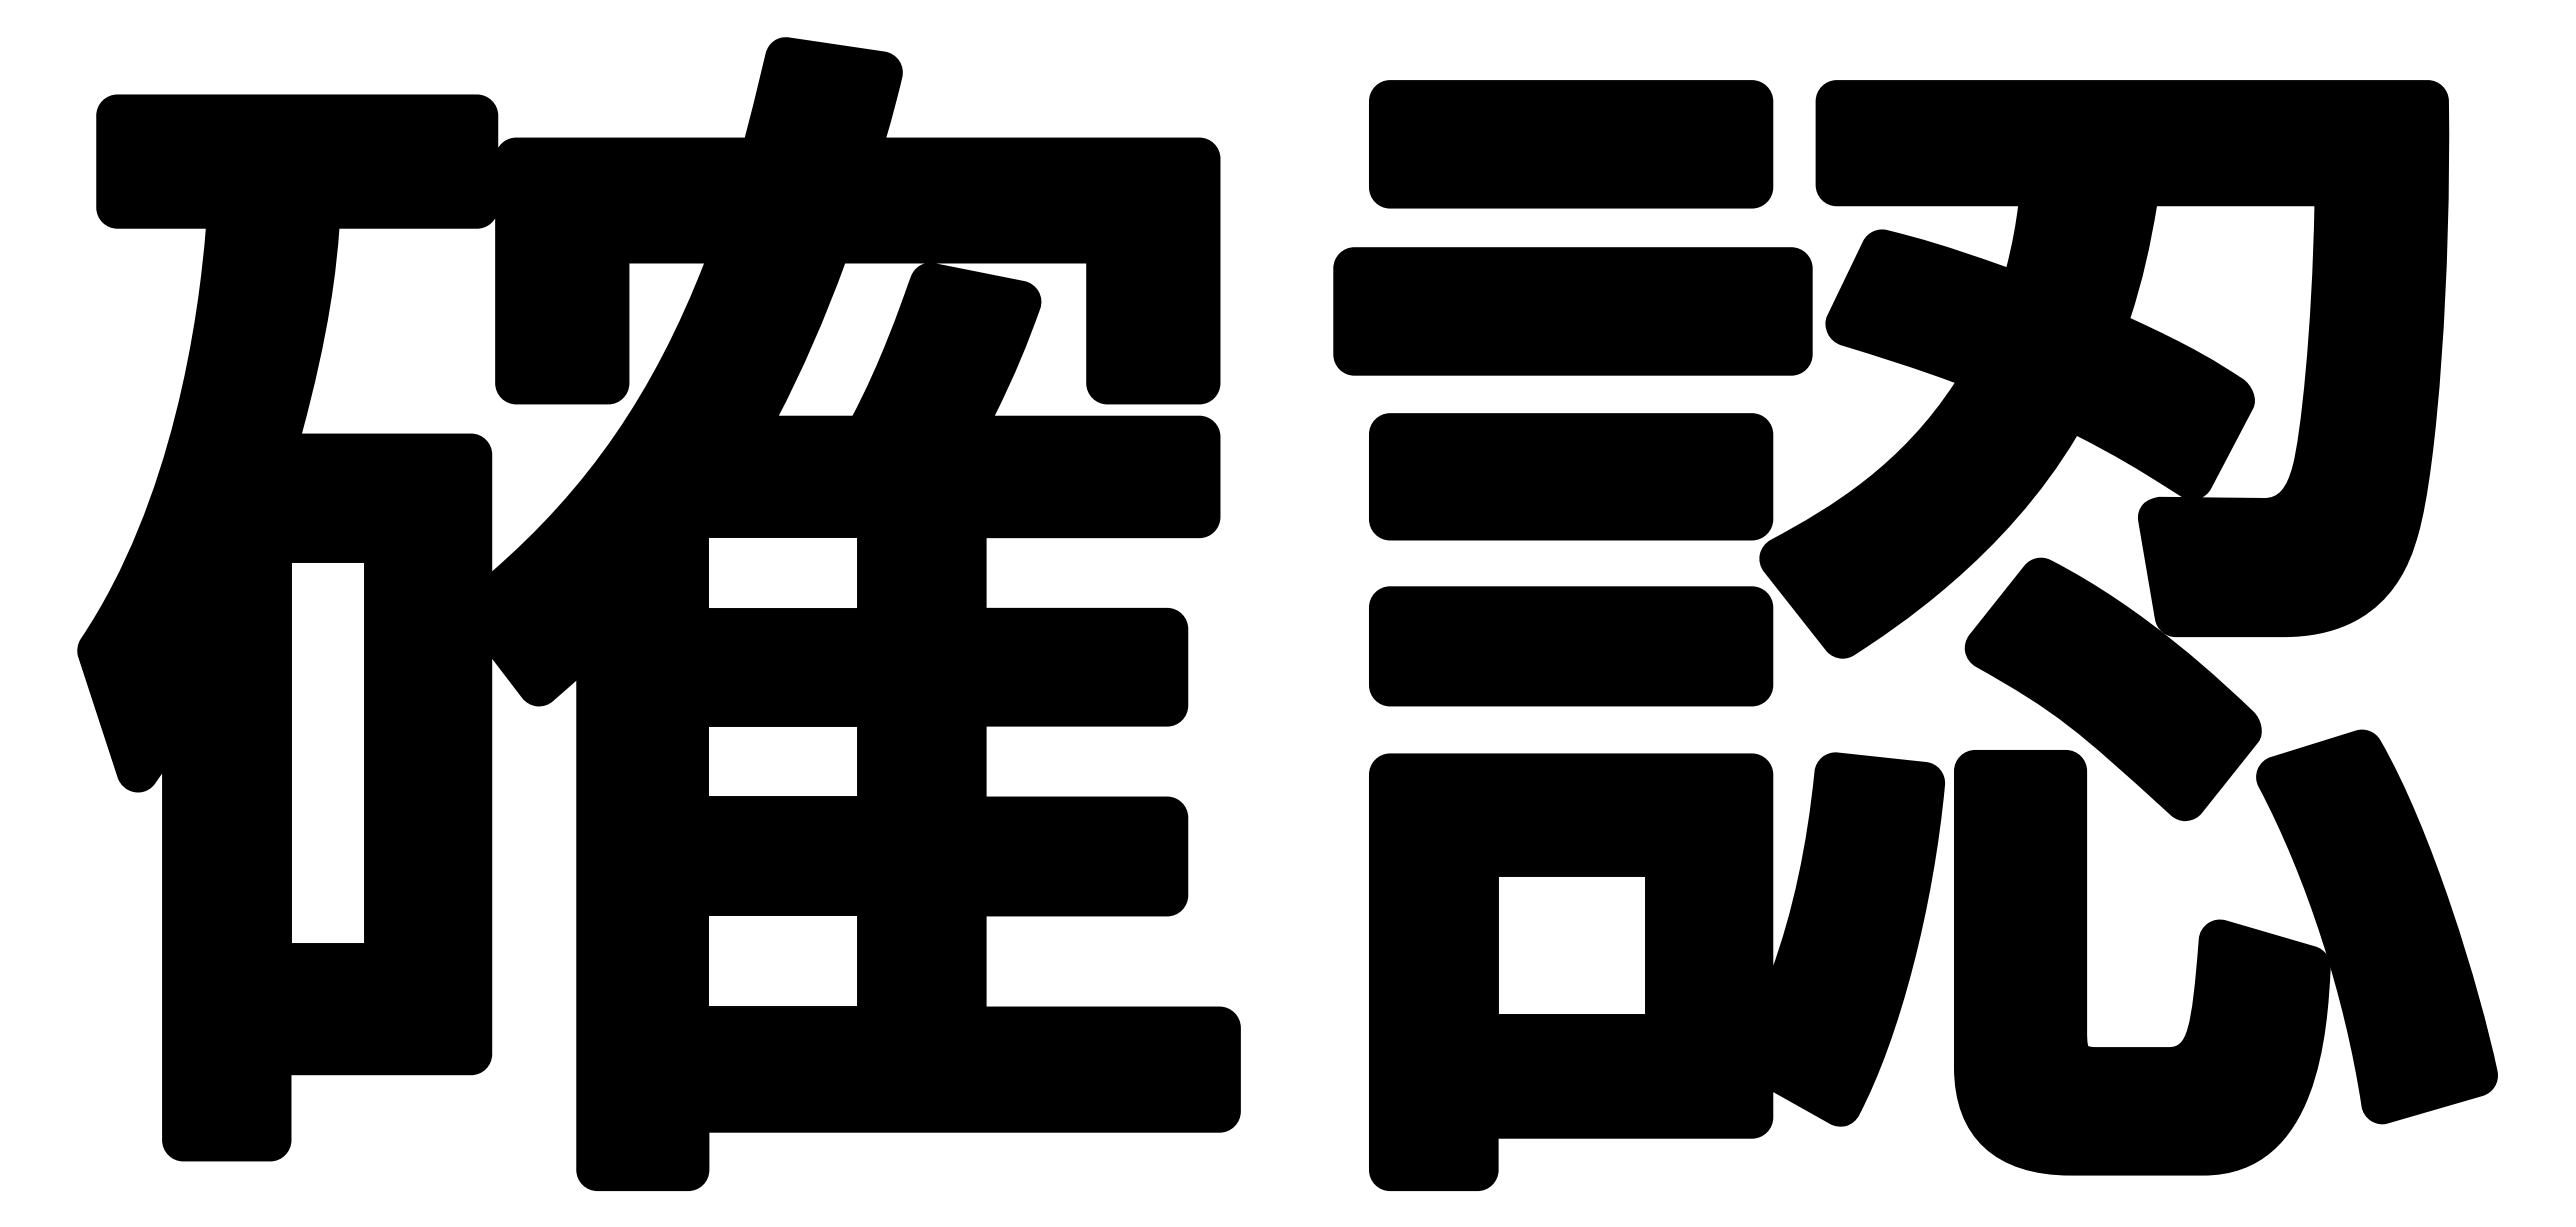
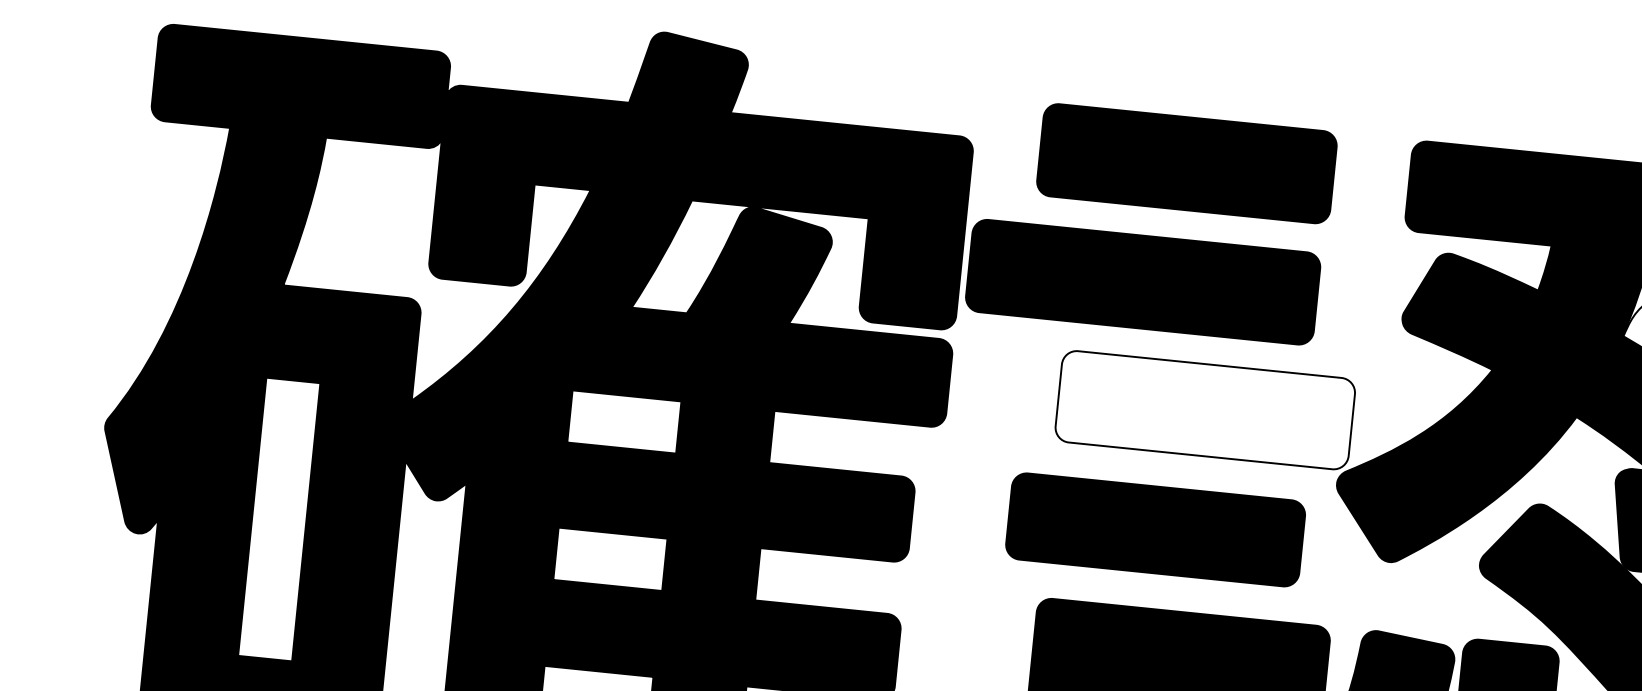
part: (1571, 144) -> (1187, 163), moved
part: (1572, 311) -> (1142, 282), moved
fill: (1570, 476) -> (1204, 409), removed
part: (1571, 646) -> (1155, 530), moved

